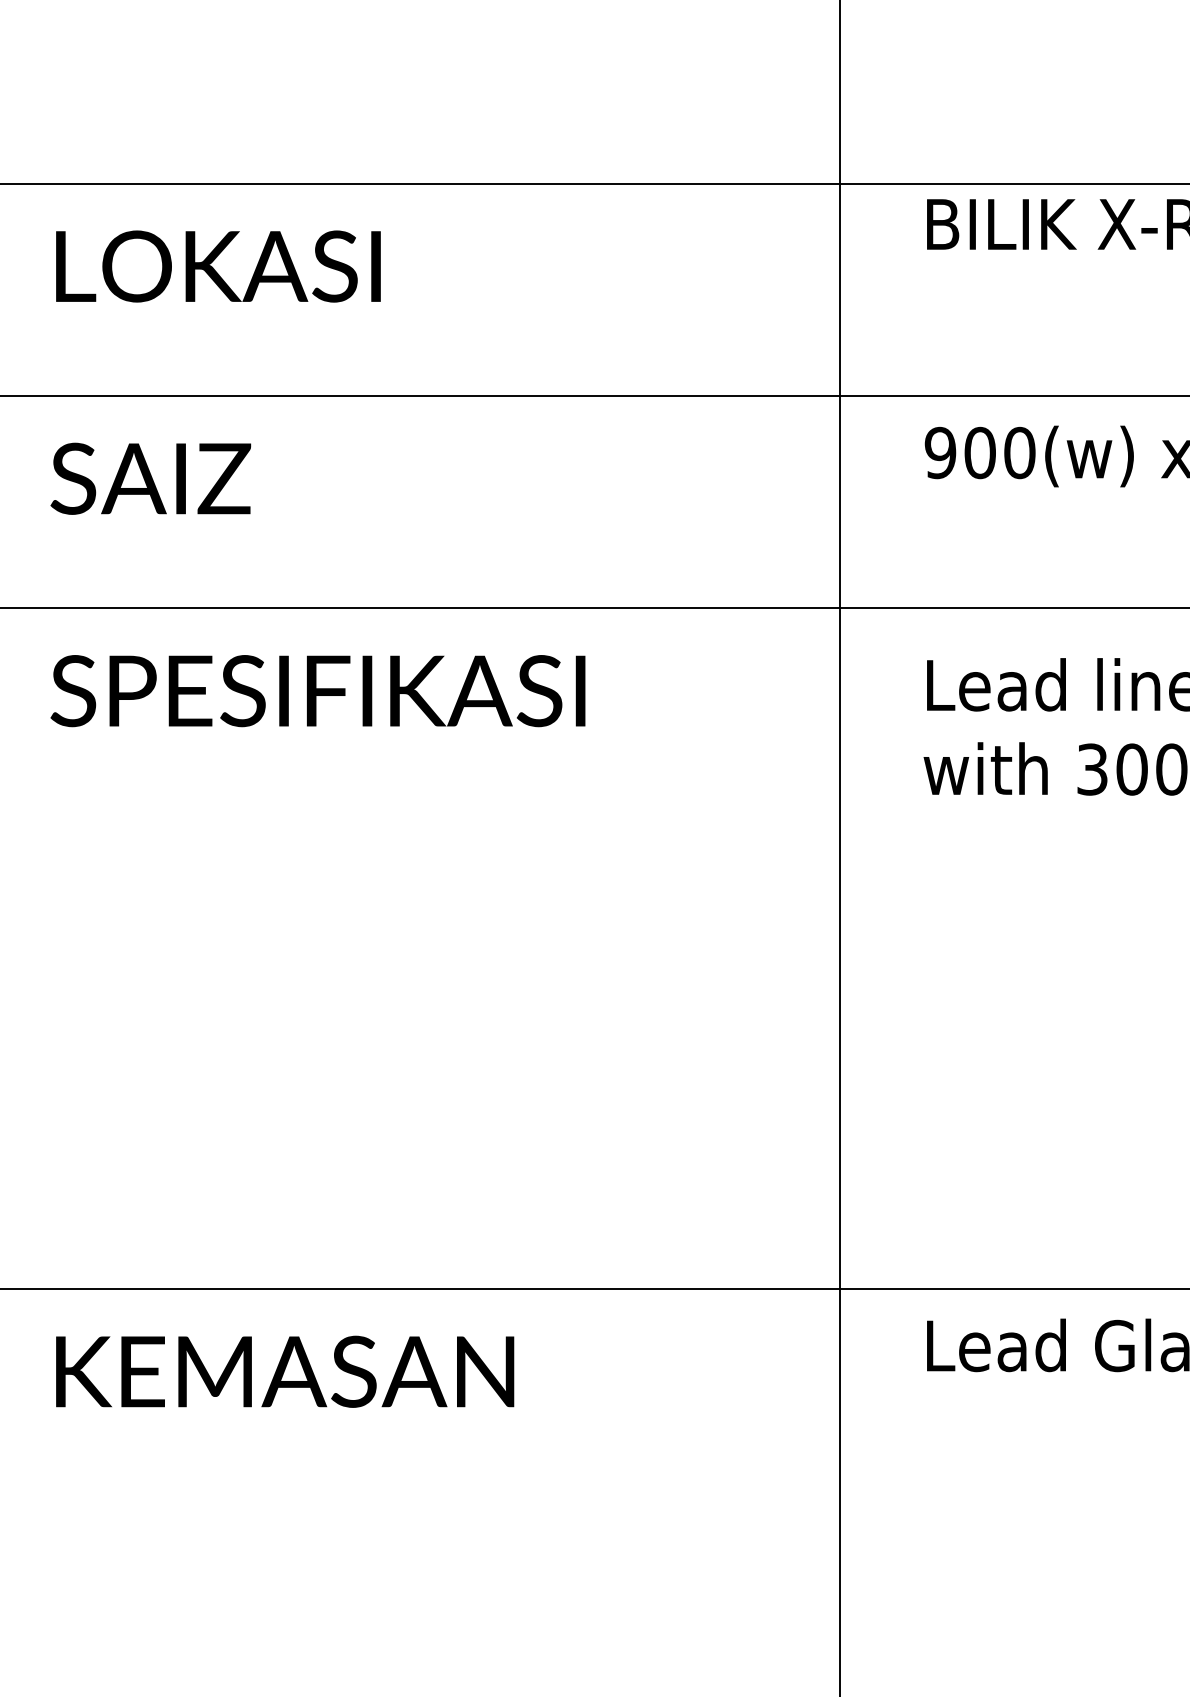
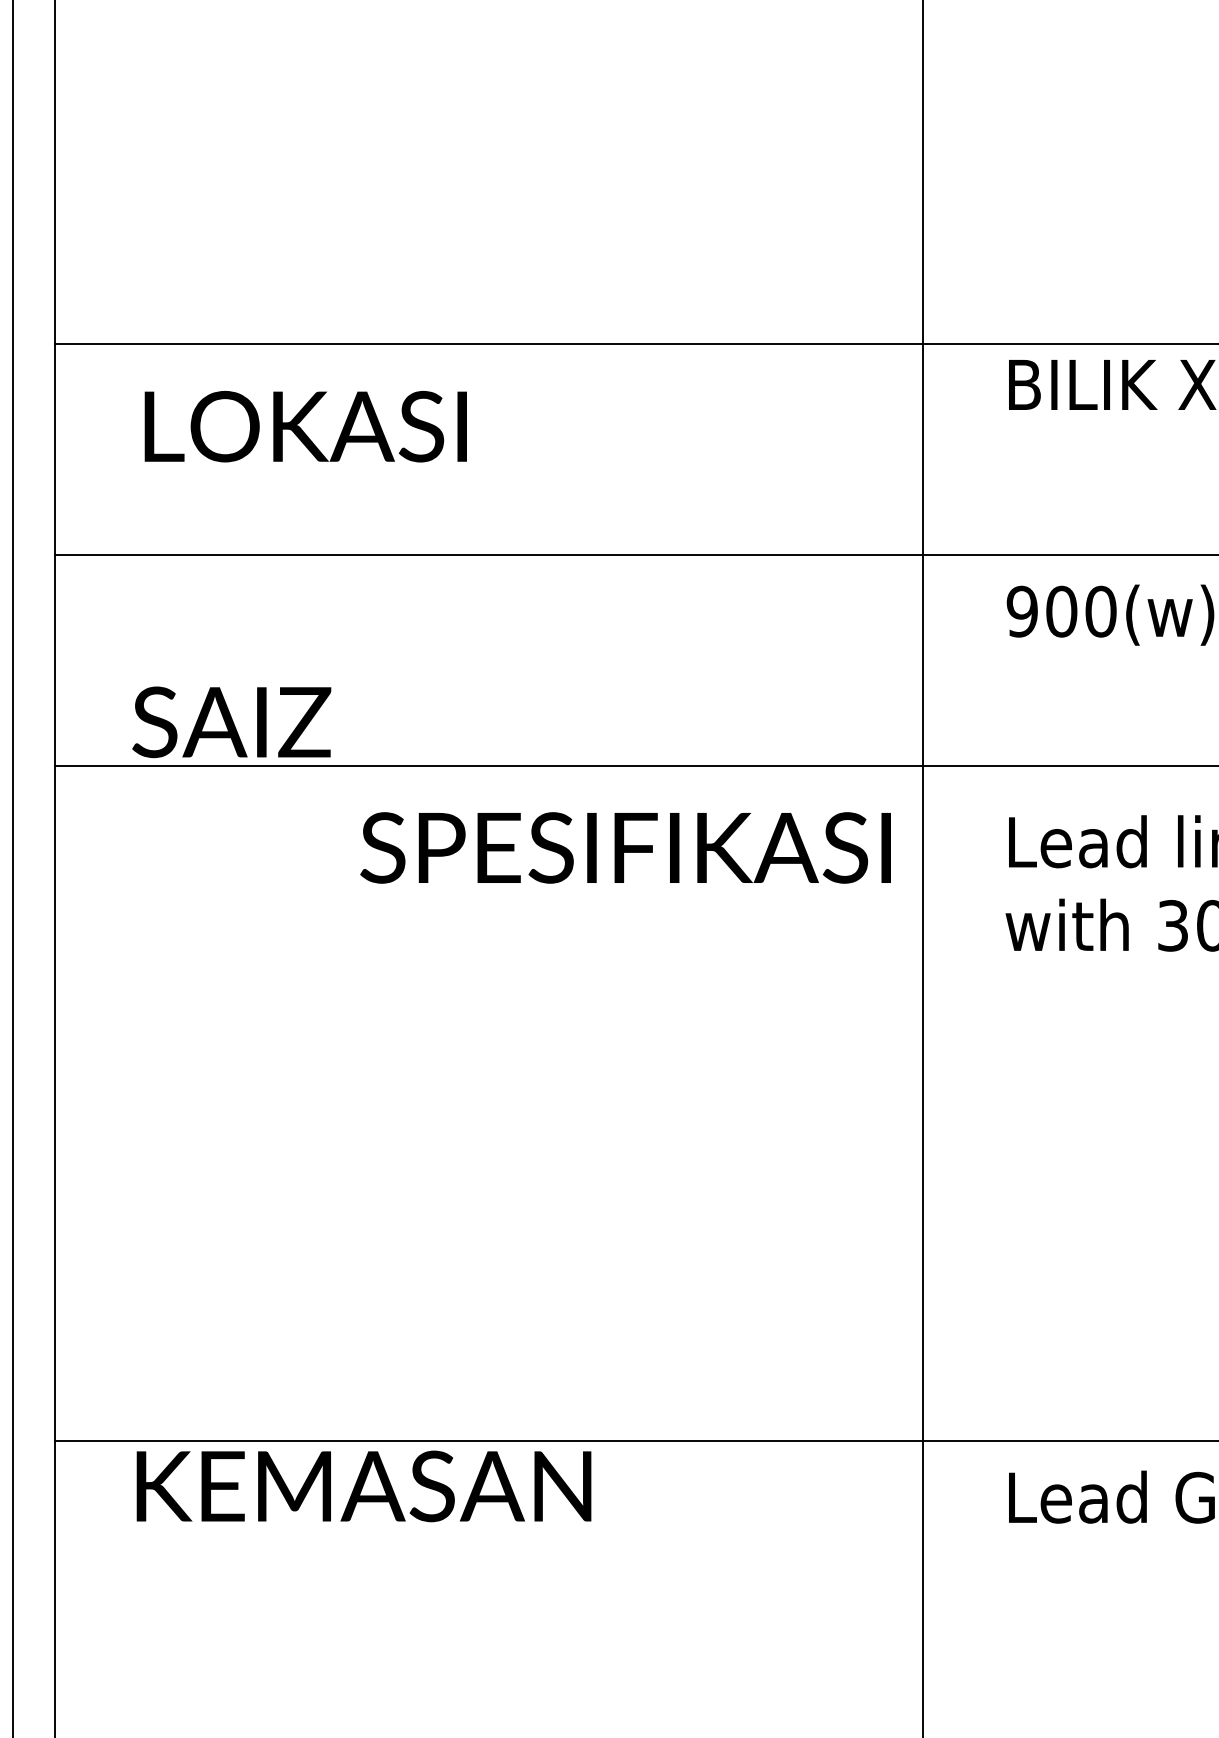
text: (150, 479) -> (231, 722), moved
text: (317, 690) -> (625, 847), moved
text: (284, 1371) -> (363, 1486), moved

